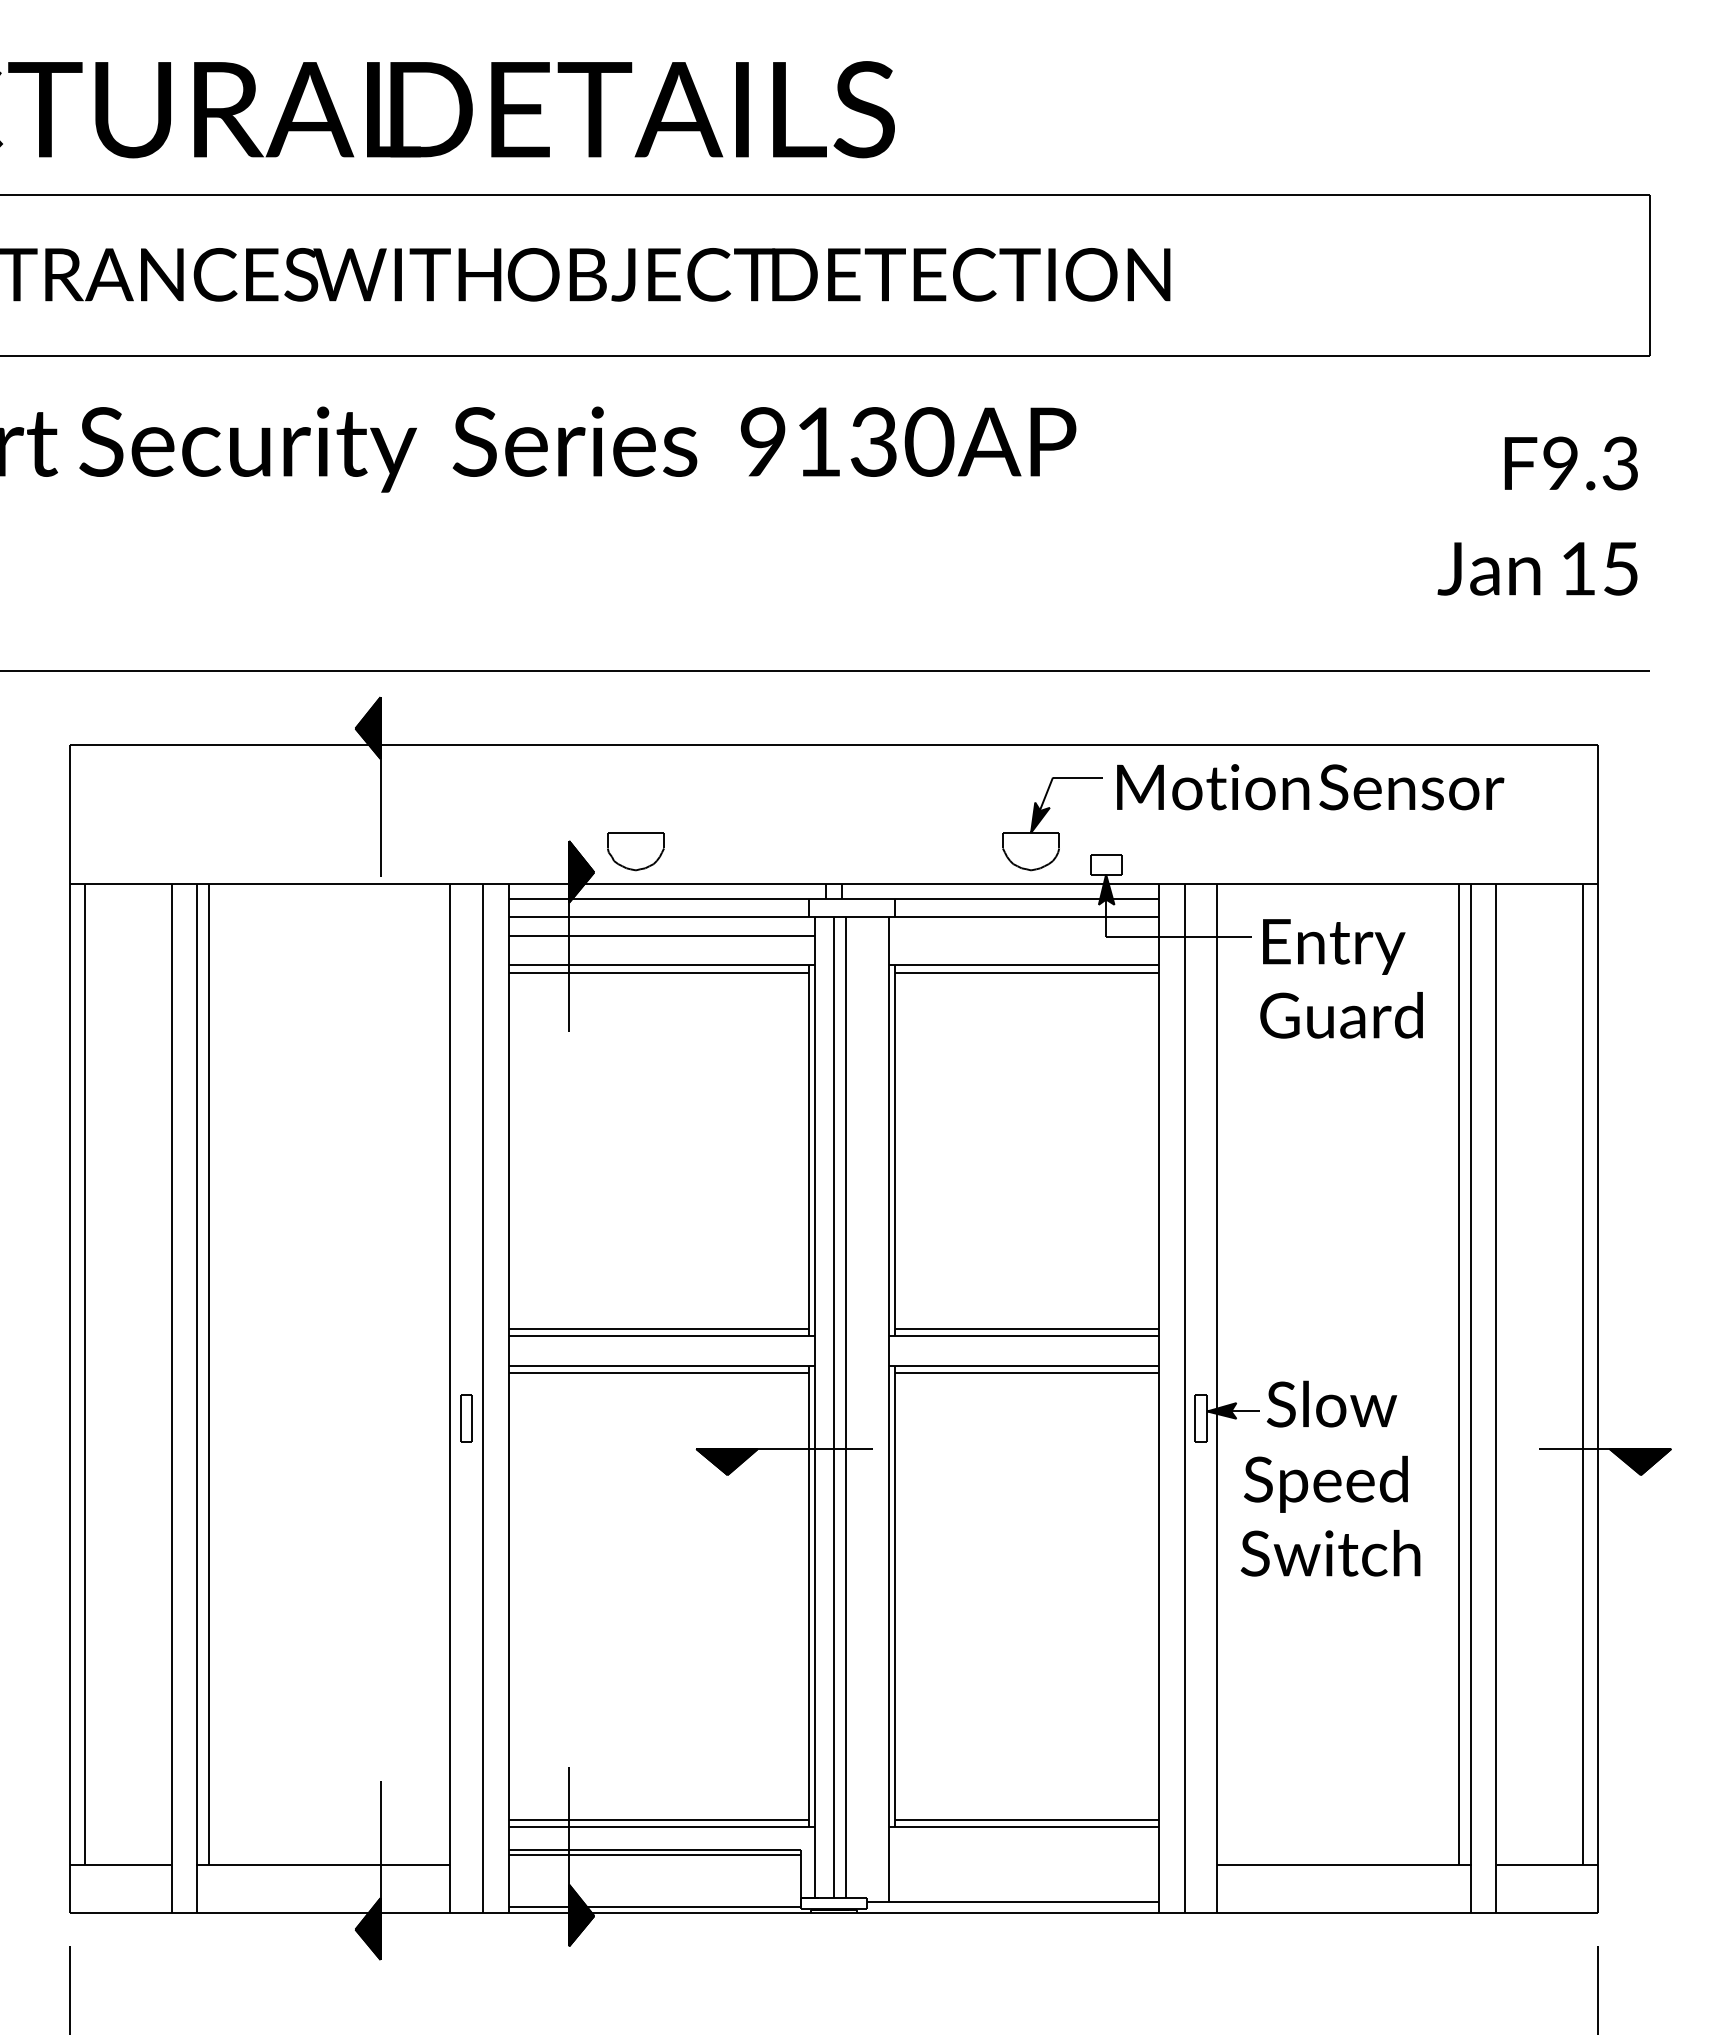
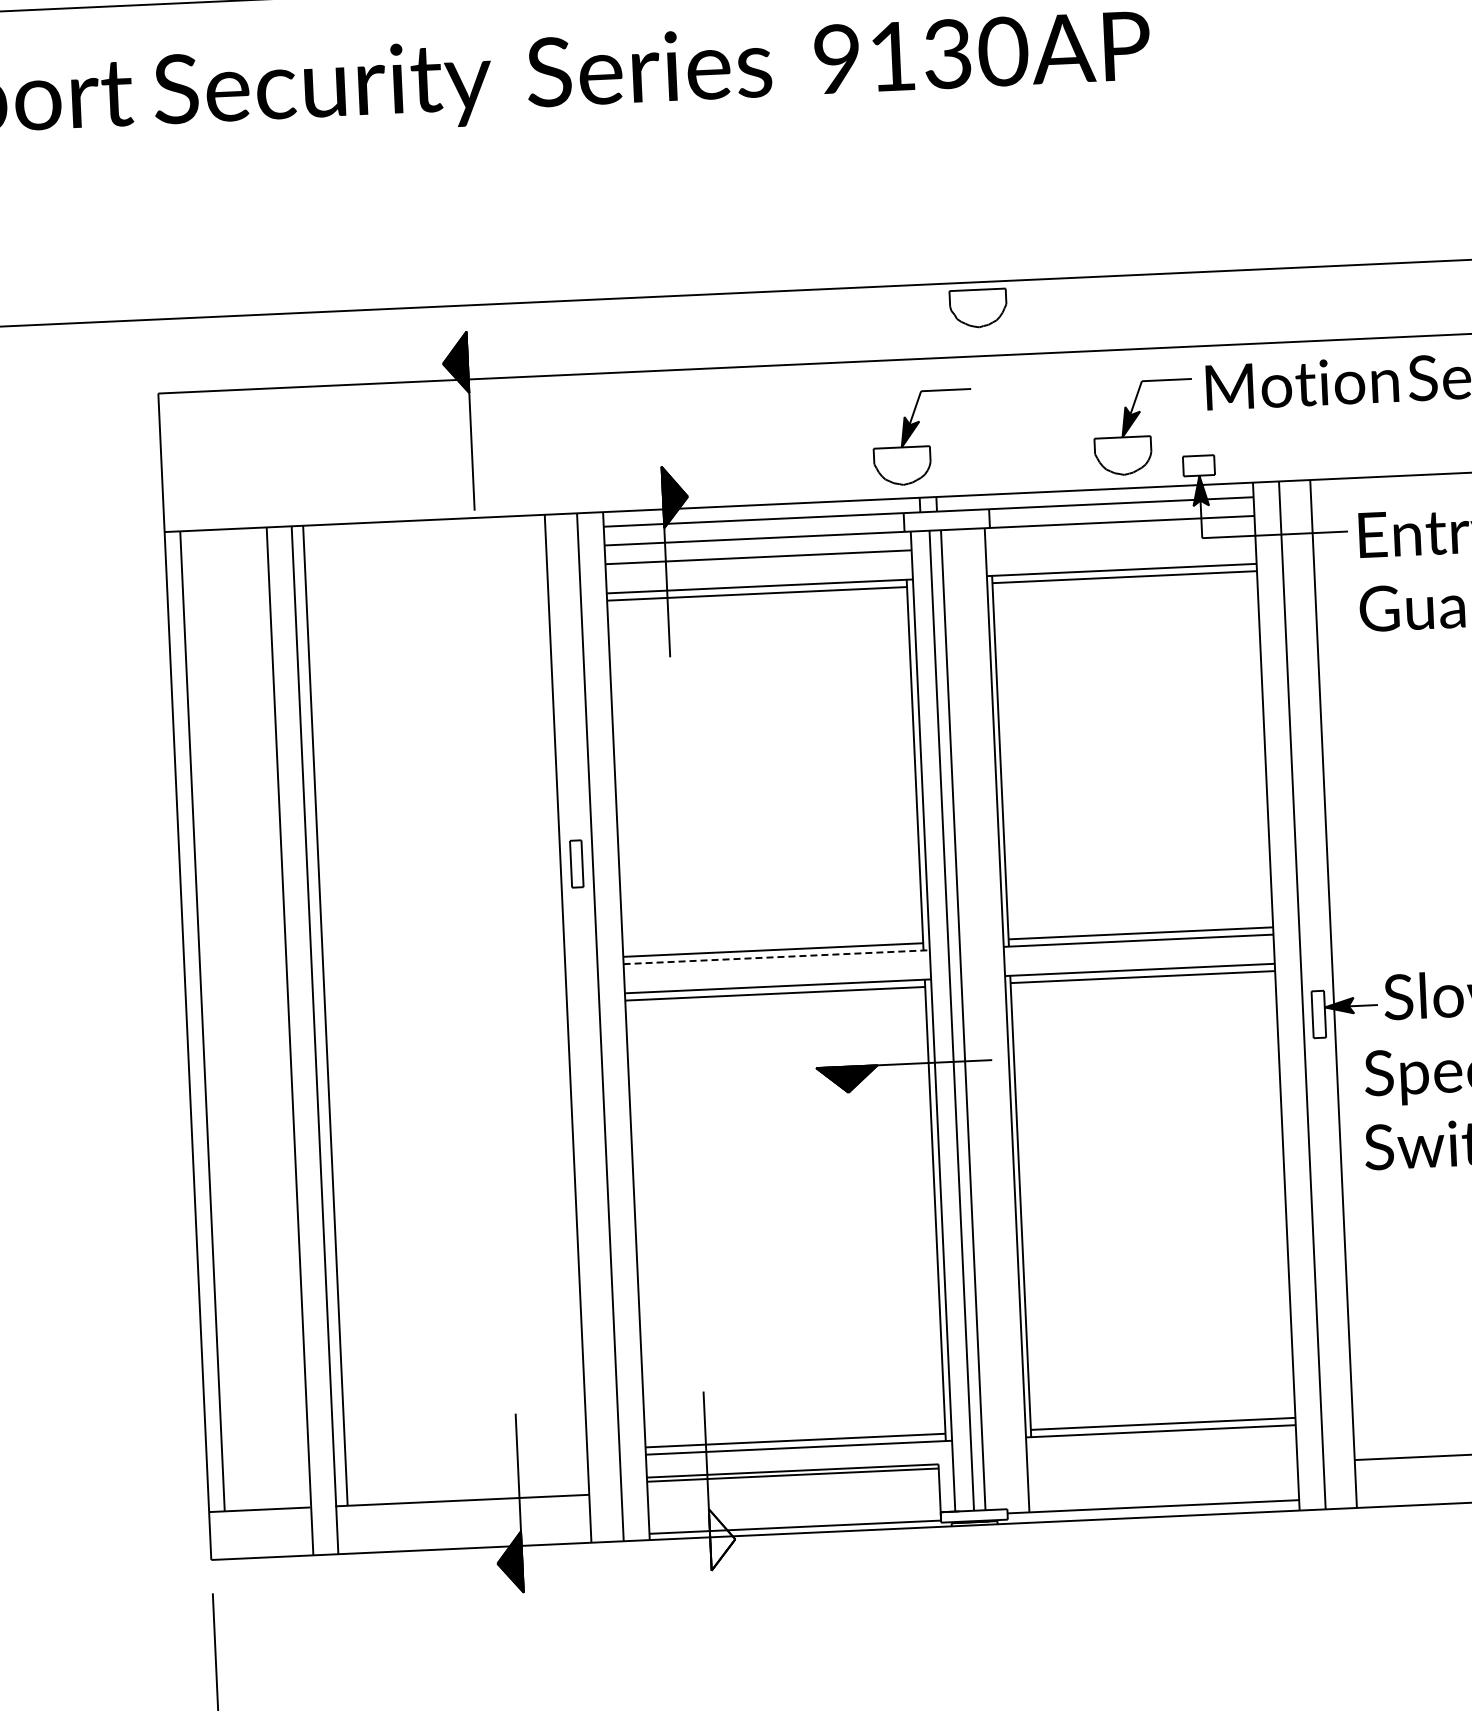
part: (831, 832) -> (923, 446), added
part: (635, 851) -> (977, 308), moved
line: (662, 1336) -> (777, 957), solid -> dashed
part: (466, 1418) -> (576, 864), moved
fill: (581, 1915) -> (722, 1539), removed

